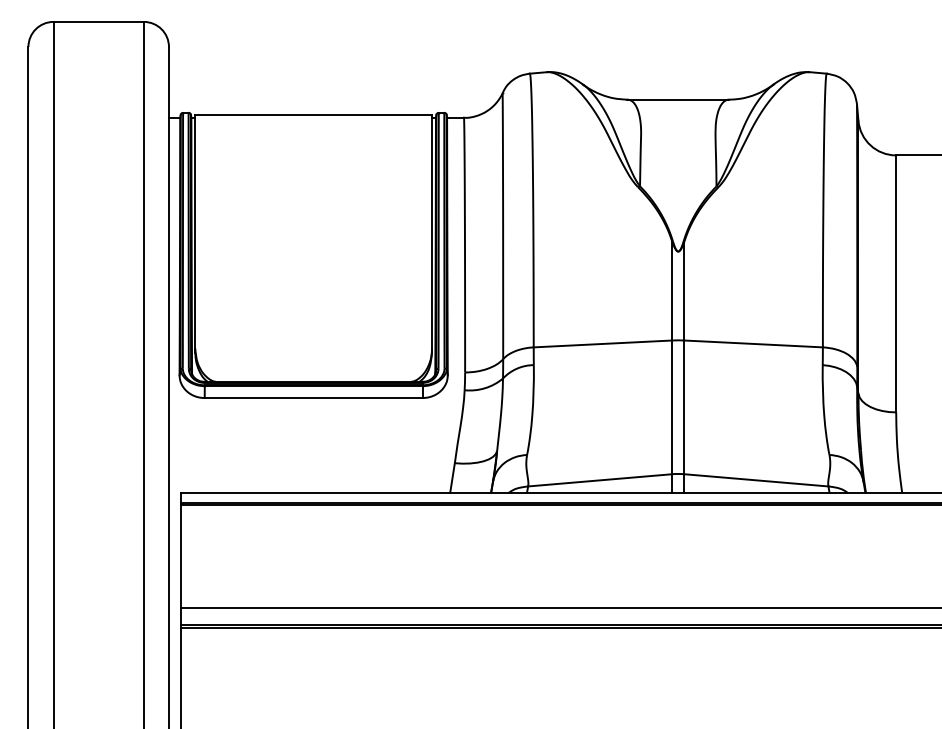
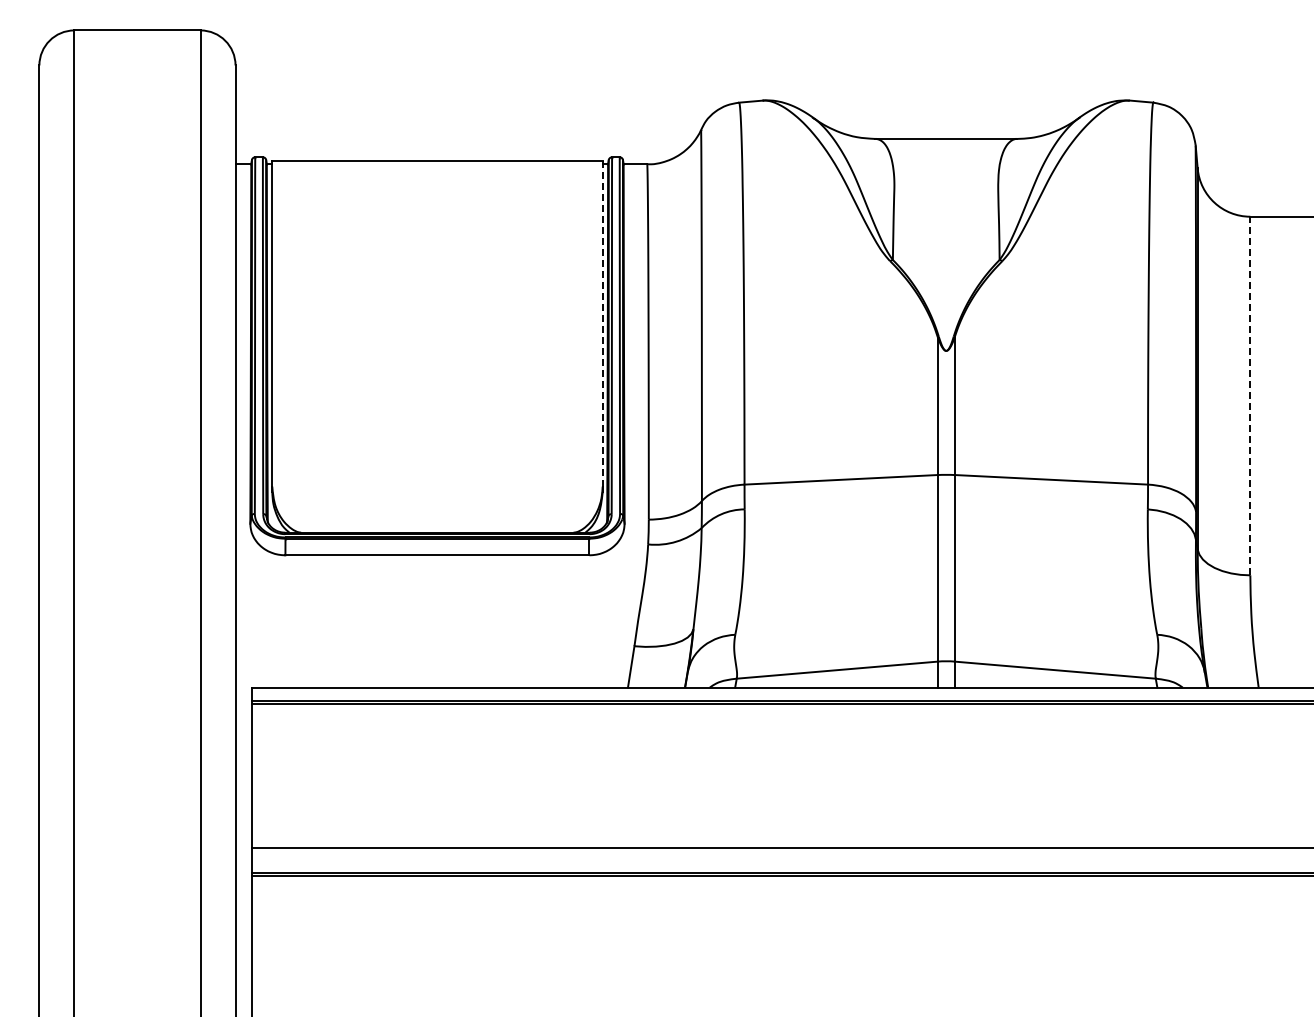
line: (431, 231) -> (602, 323), solid -> dashed
line: (896, 283) -> (1250, 395), solid -> dashed

